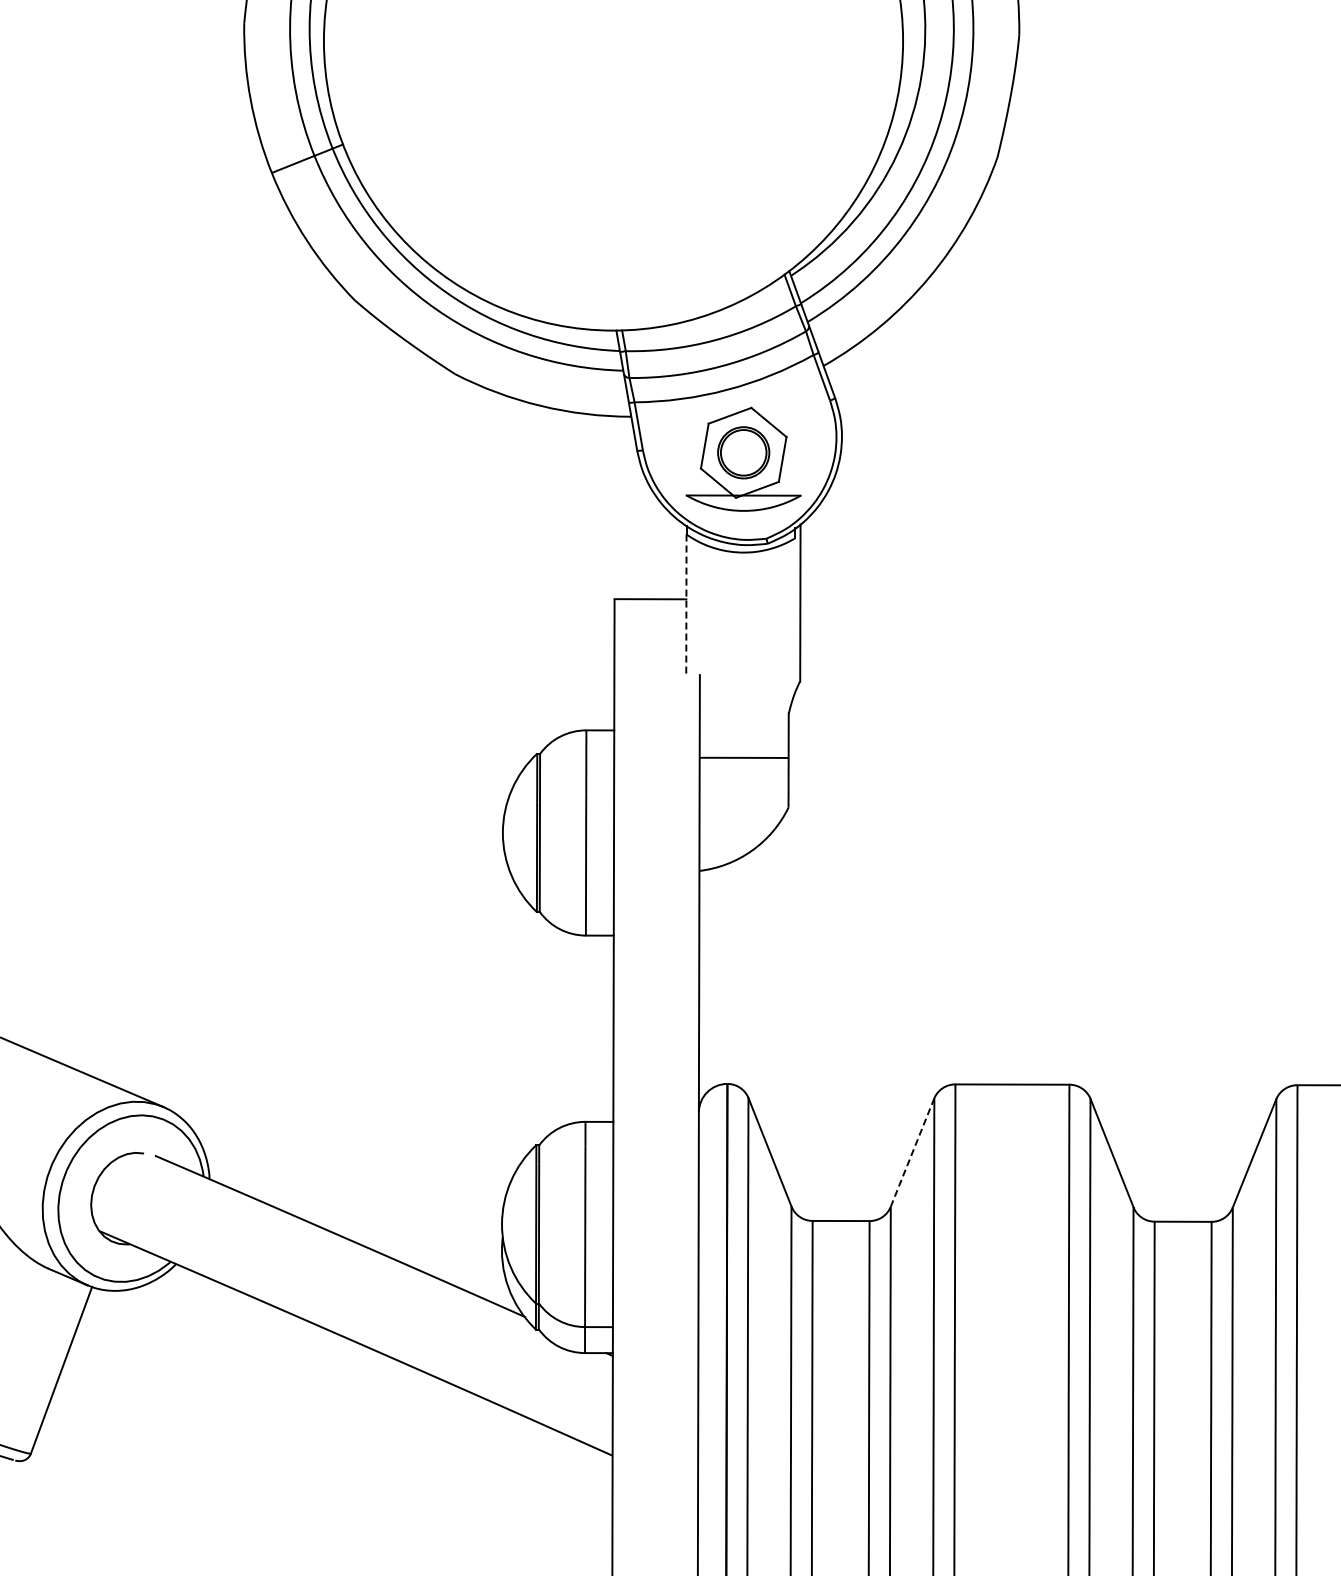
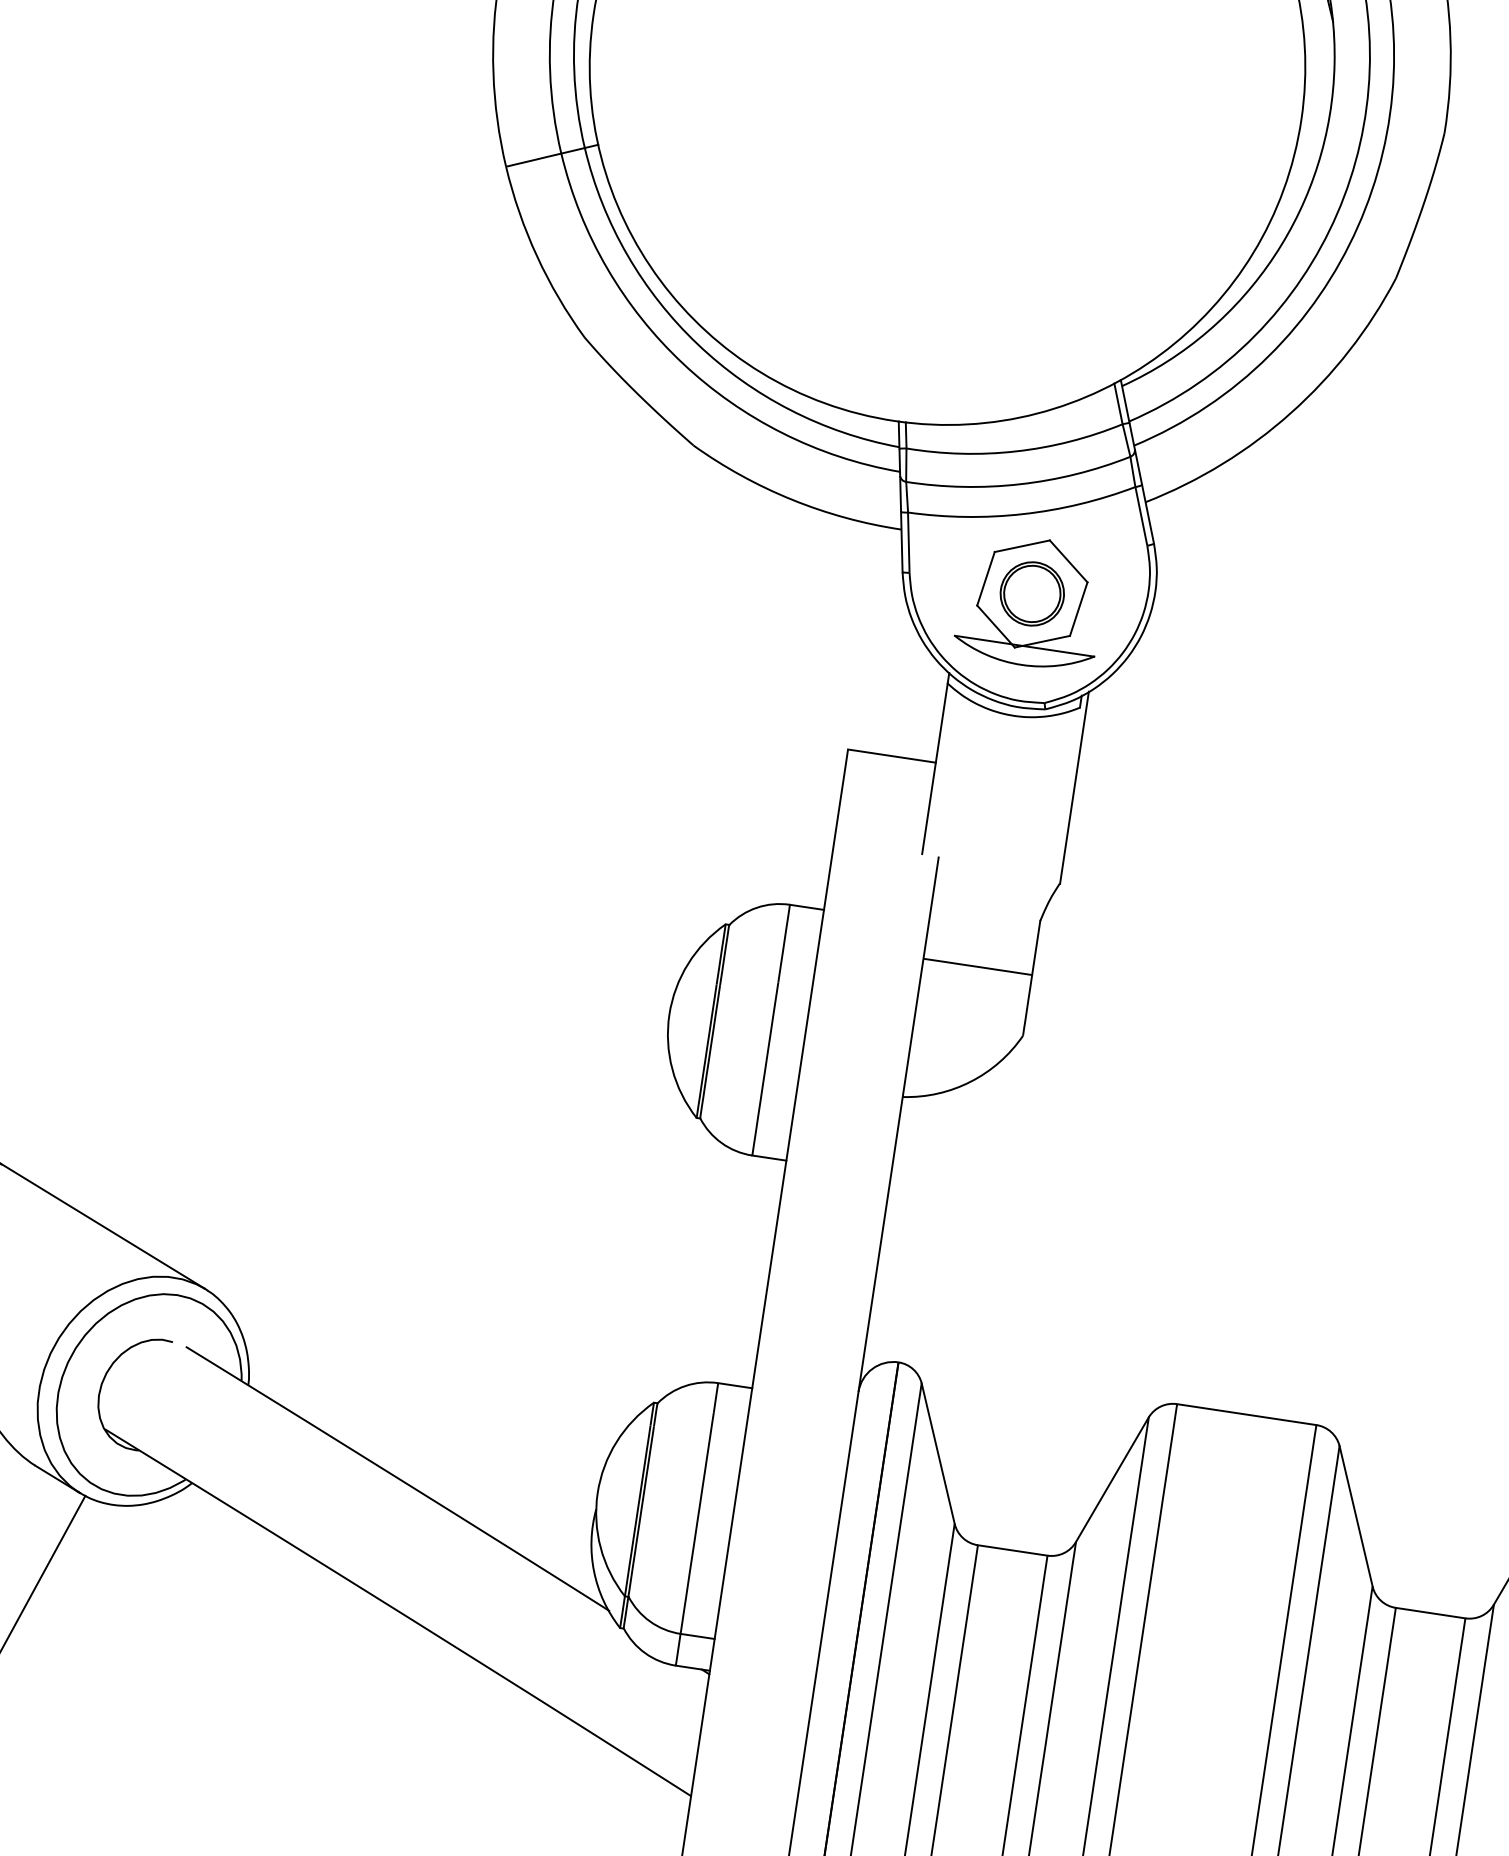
line: (686, 604) -> (935, 769), dashed -> solid
line: (912, 1153) -> (1112, 1480), dashed -> solid

